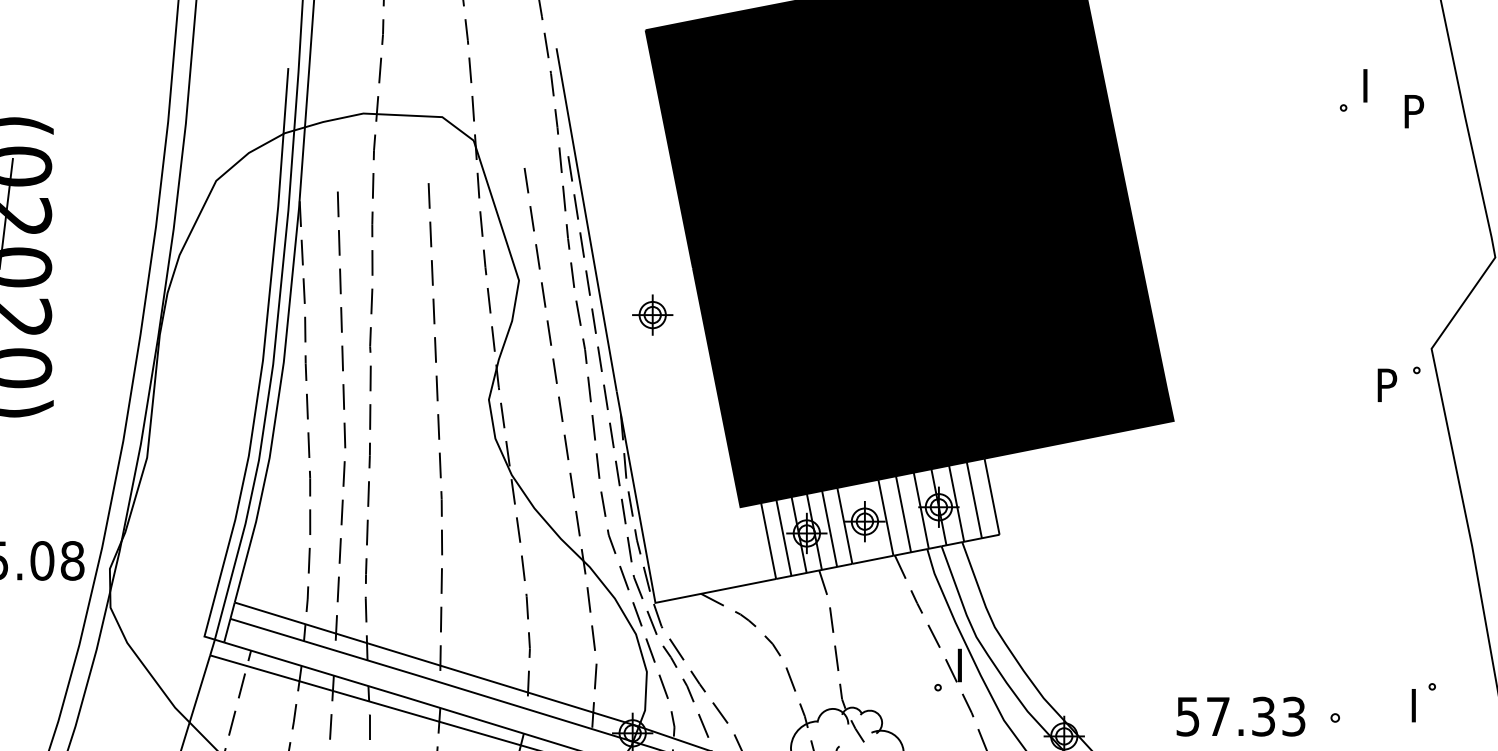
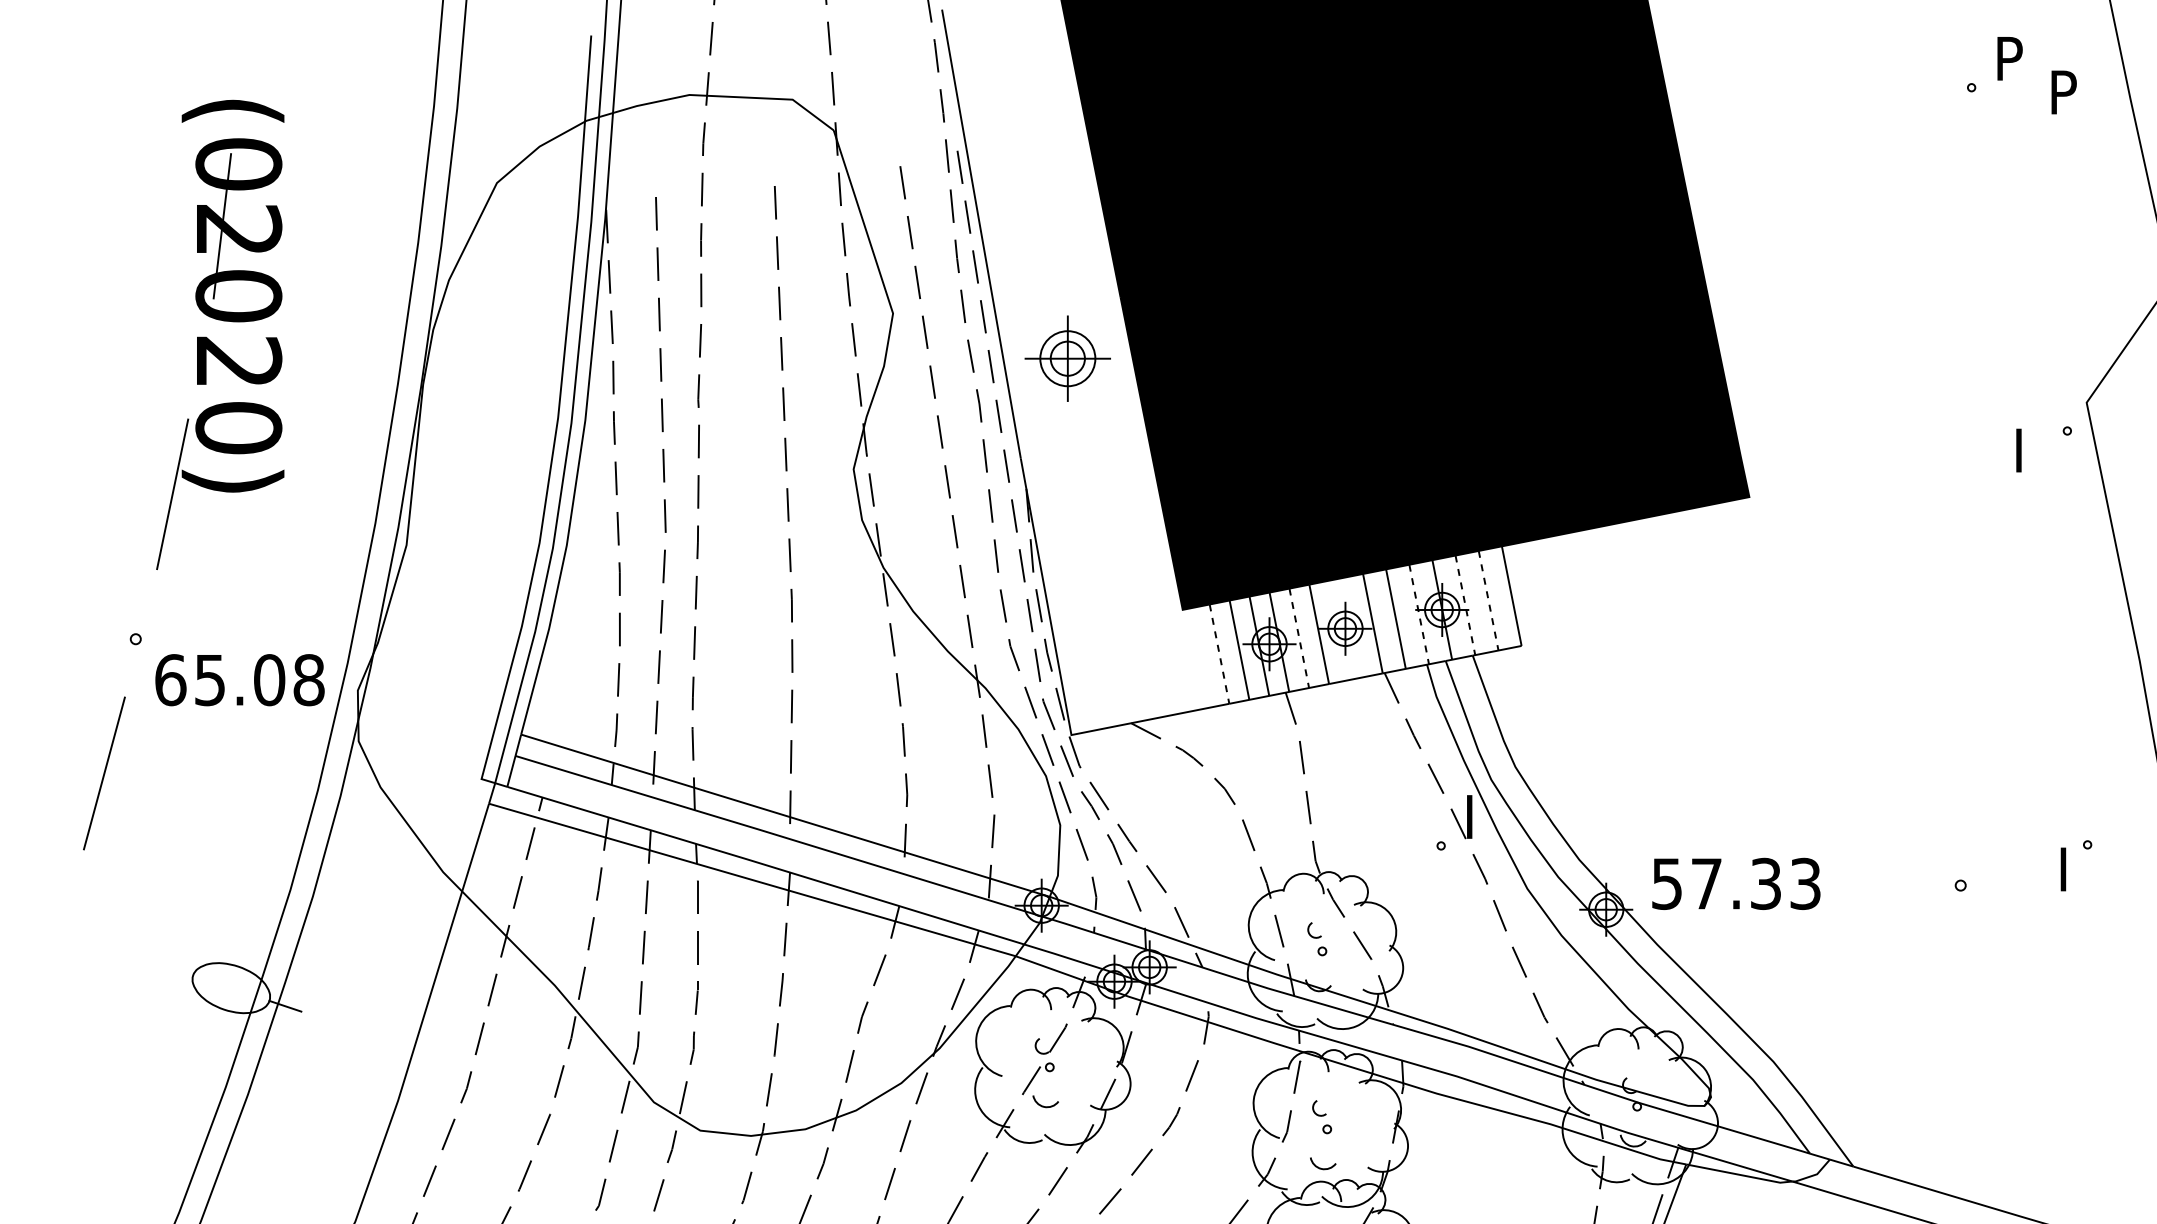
text: (1374, 78) -> (2012, 49), I -> P
part: (652, 315) -> (1067, 358), size x1.6
text: (1389, 378) -> (2031, 441), P -> I
line: (974, 500) -> (1488, 600), solid -> dashed
line: (956, 503) -> (1465, 605), solid -> dashed
line: (921, 510) -> (1419, 614), solid -> dashed
line: (829, 529) -> (1299, 638), solid -> dashed
line: (768, 541) -> (1219, 654), solid -> dashed
text: (1241, 716) -> (1736, 883), moved

